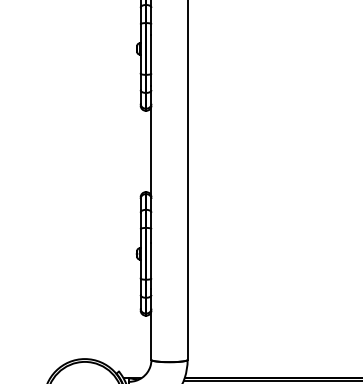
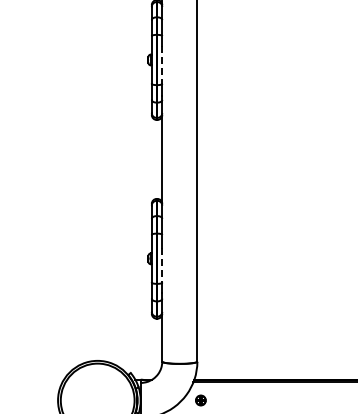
line: (151, 54) -> (162, 65), solid -> dashed
line: (151, 261) -> (162, 266), solid -> dashed

